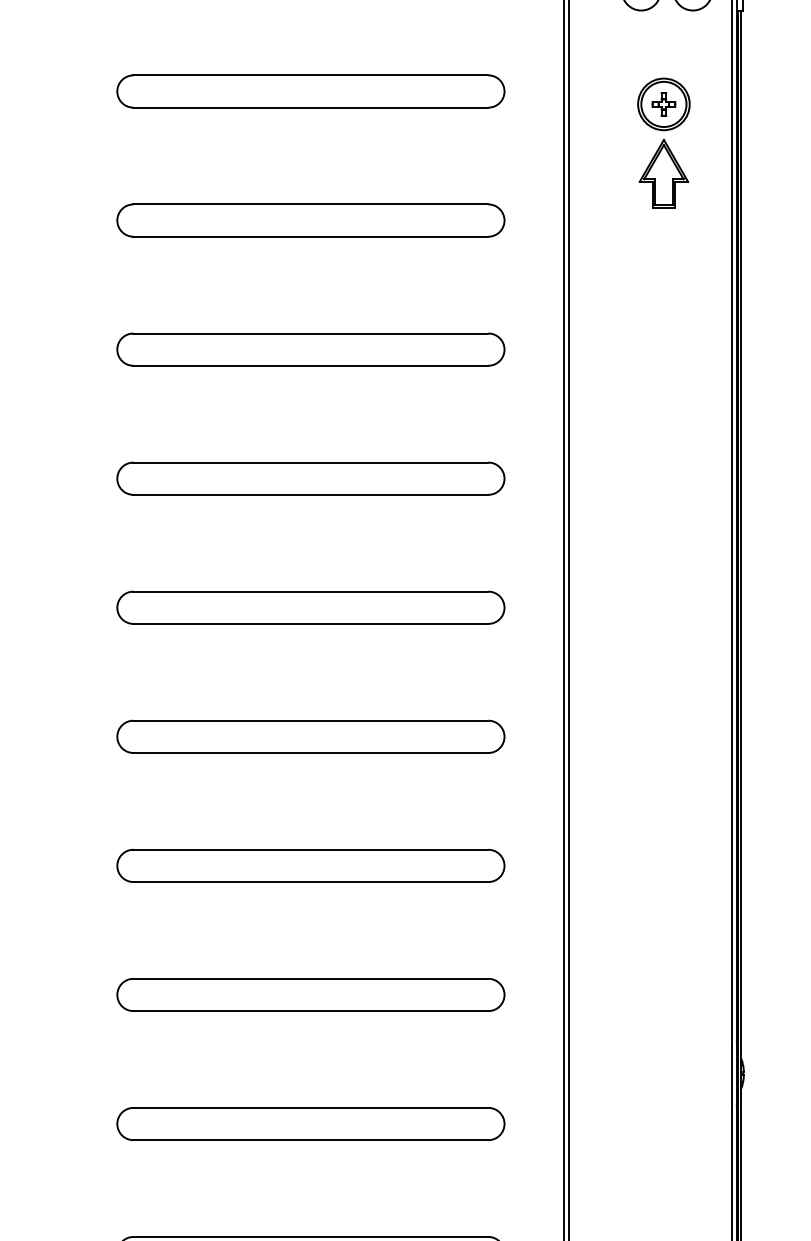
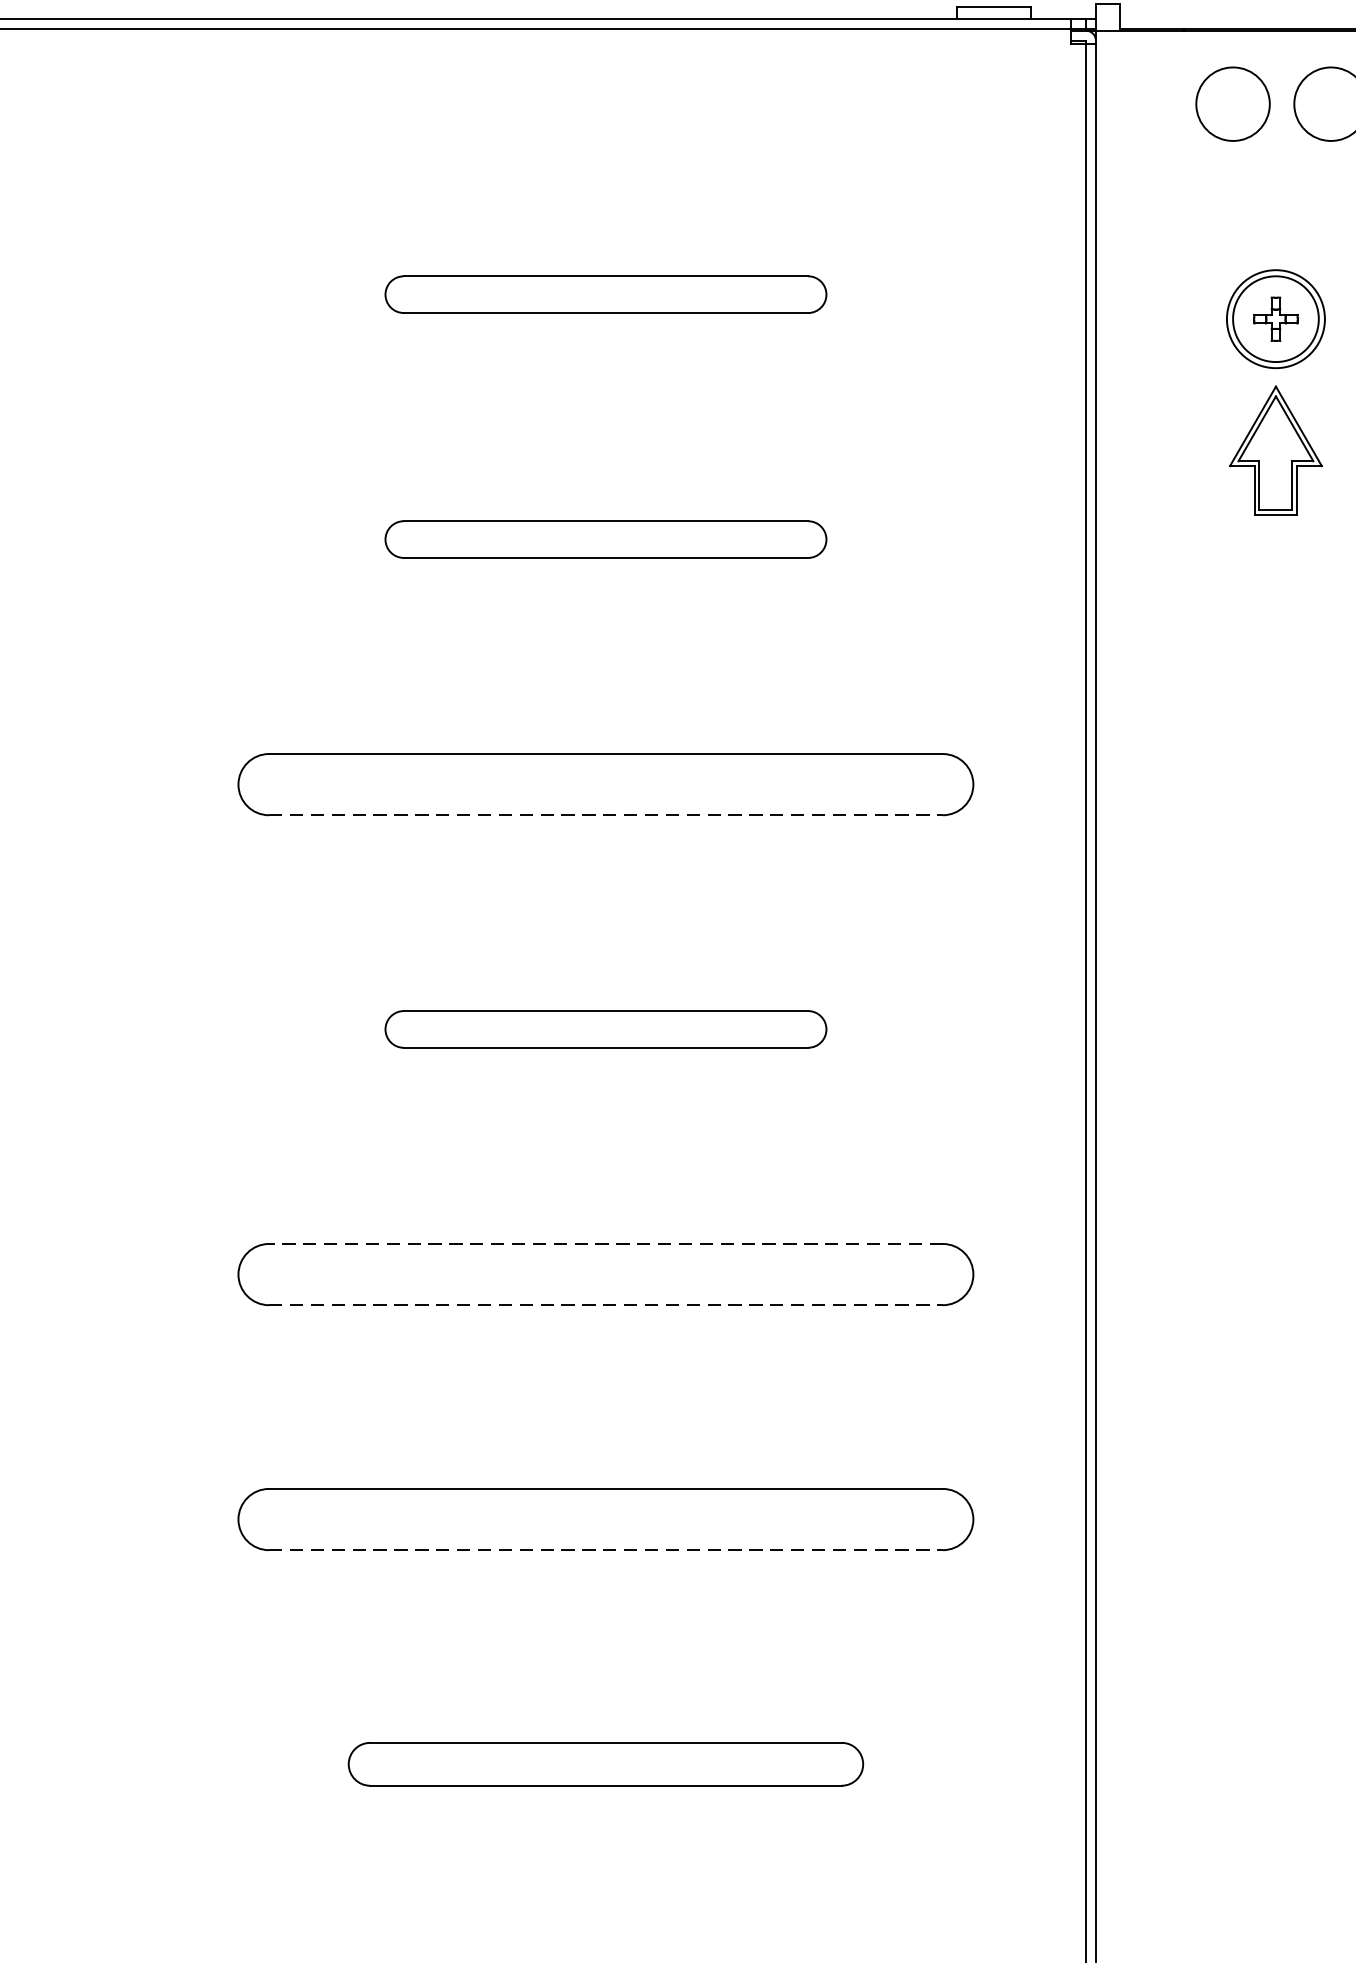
part: (310, 91) -> (605, 294), size x0.6
part: (310, 220) -> (605, 539), size x0.6
line: (311, 365) -> (607, 814), solid -> dashed
part: (310, 478) -> (605, 1029), size x0.6
line: (310, 591) -> (605, 1243), solid -> dashed
line: (311, 623) -> (607, 1304), solid -> dashed
line: (311, 752) -> (607, 1549), solid -> dashed
part: (310, 865) -> (605, 1763), size x0.7

